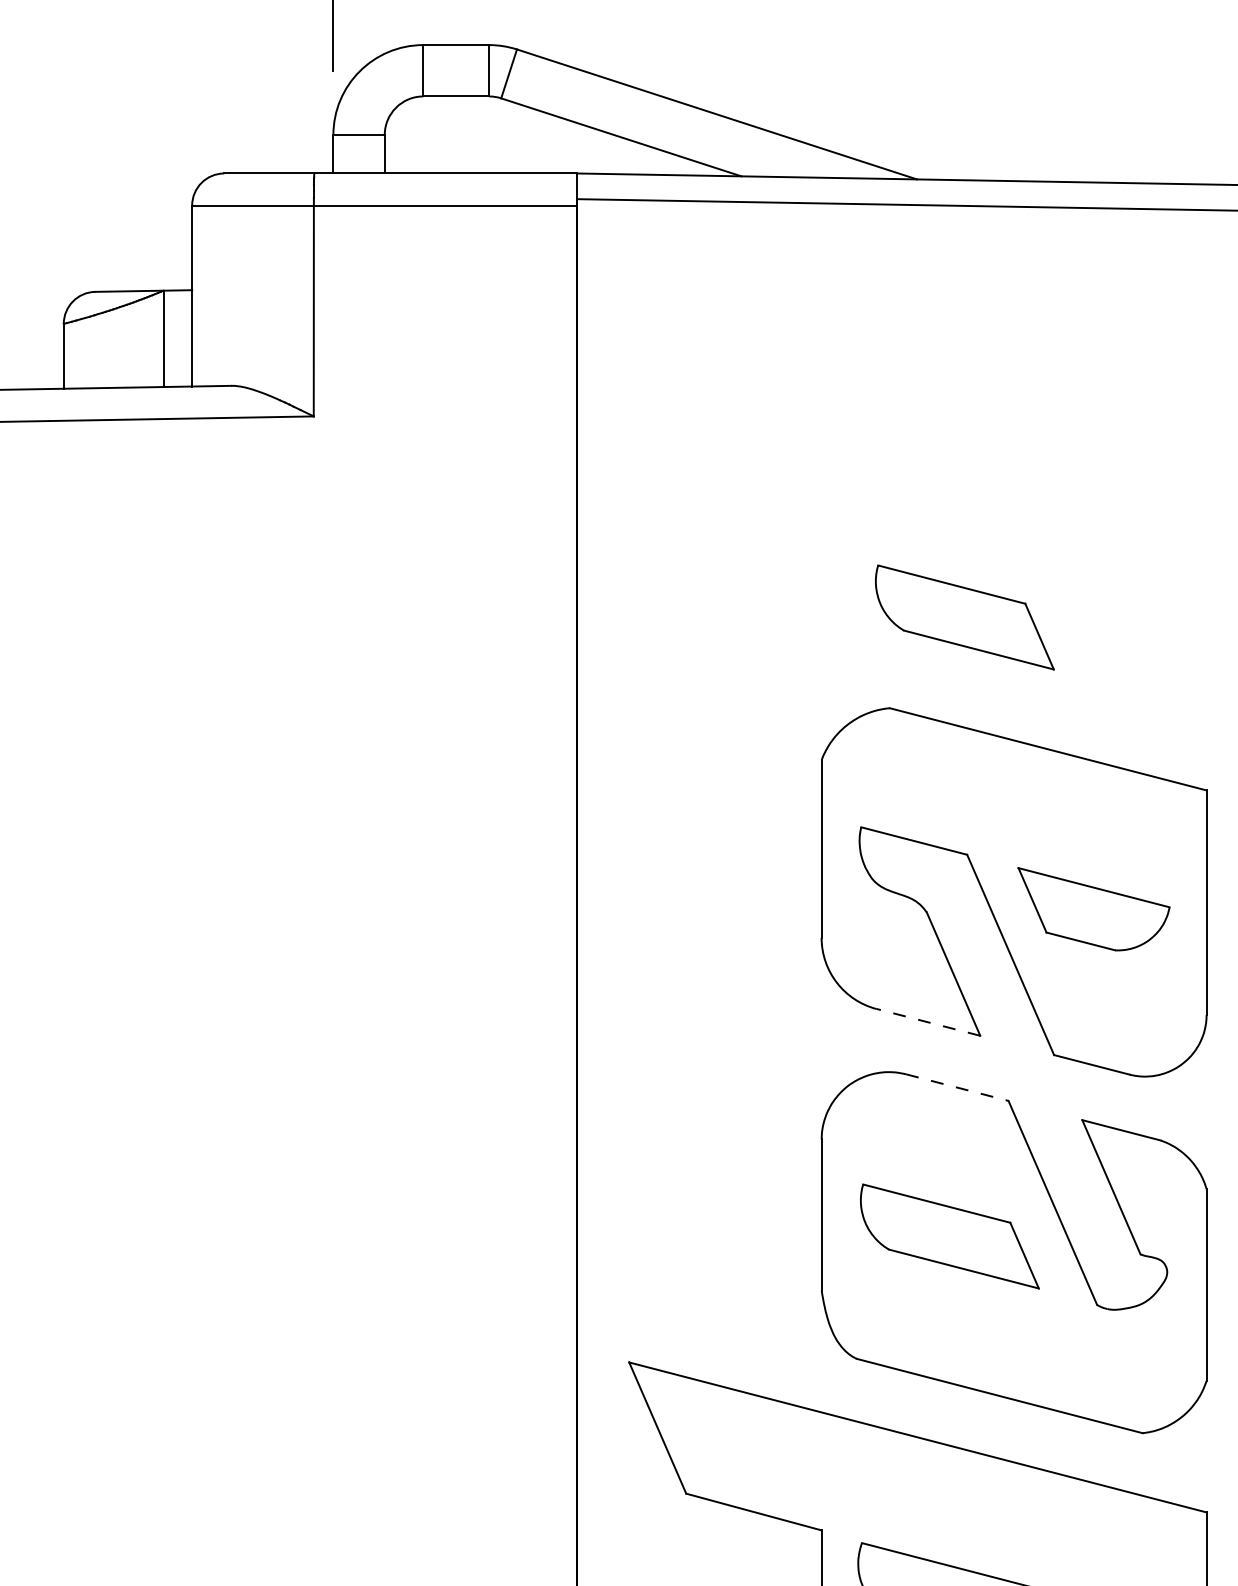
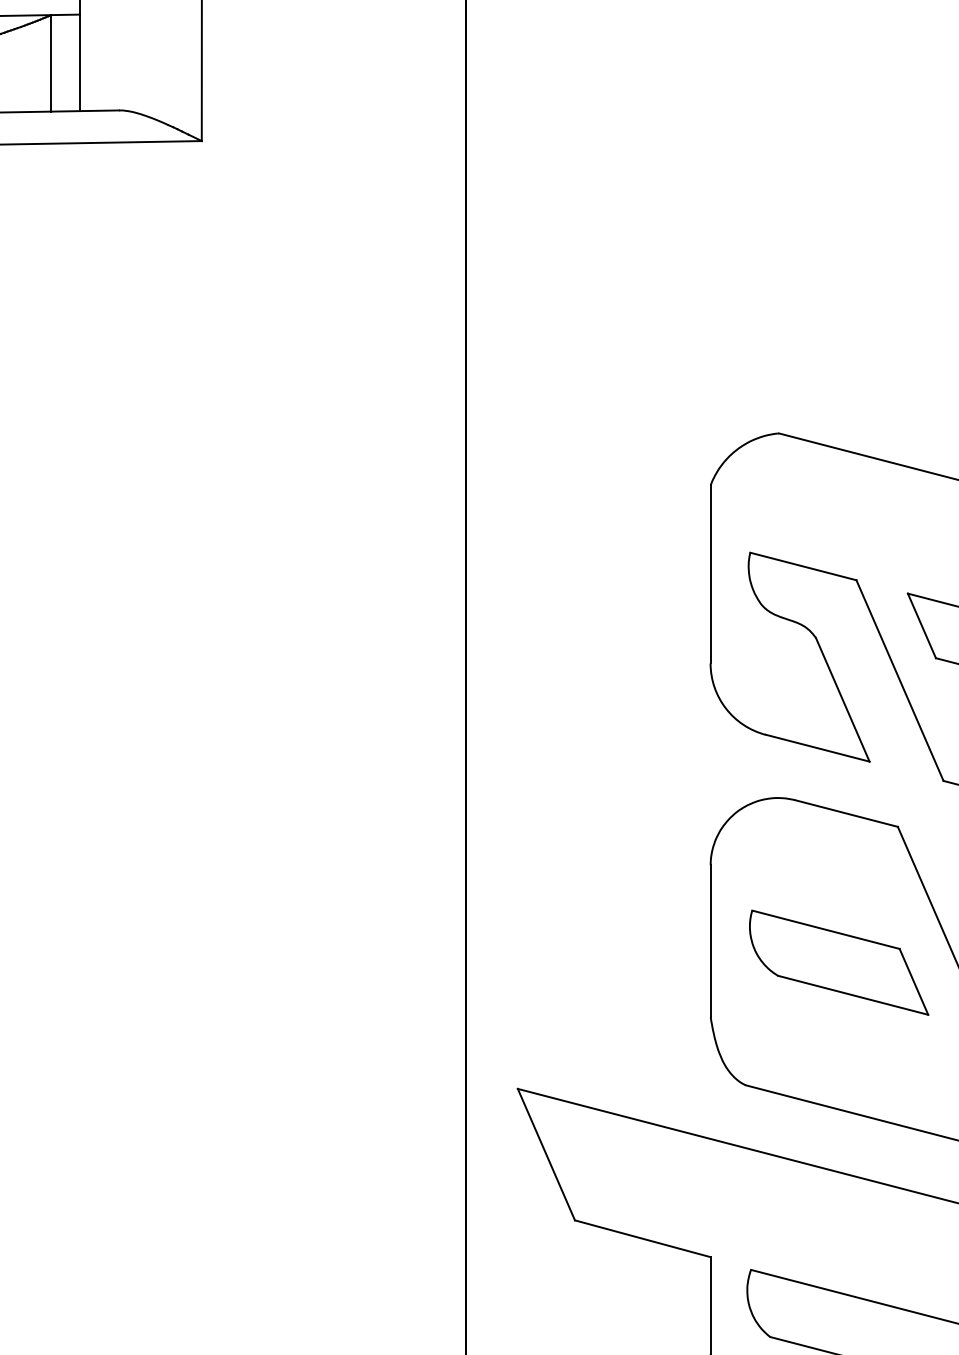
part: (964, 617) -> (853, 342), removed
line: (928, 1022) -> (817, 748), dashed -> solid
line: (957, 1087) -> (846, 813), dashed -> solid

